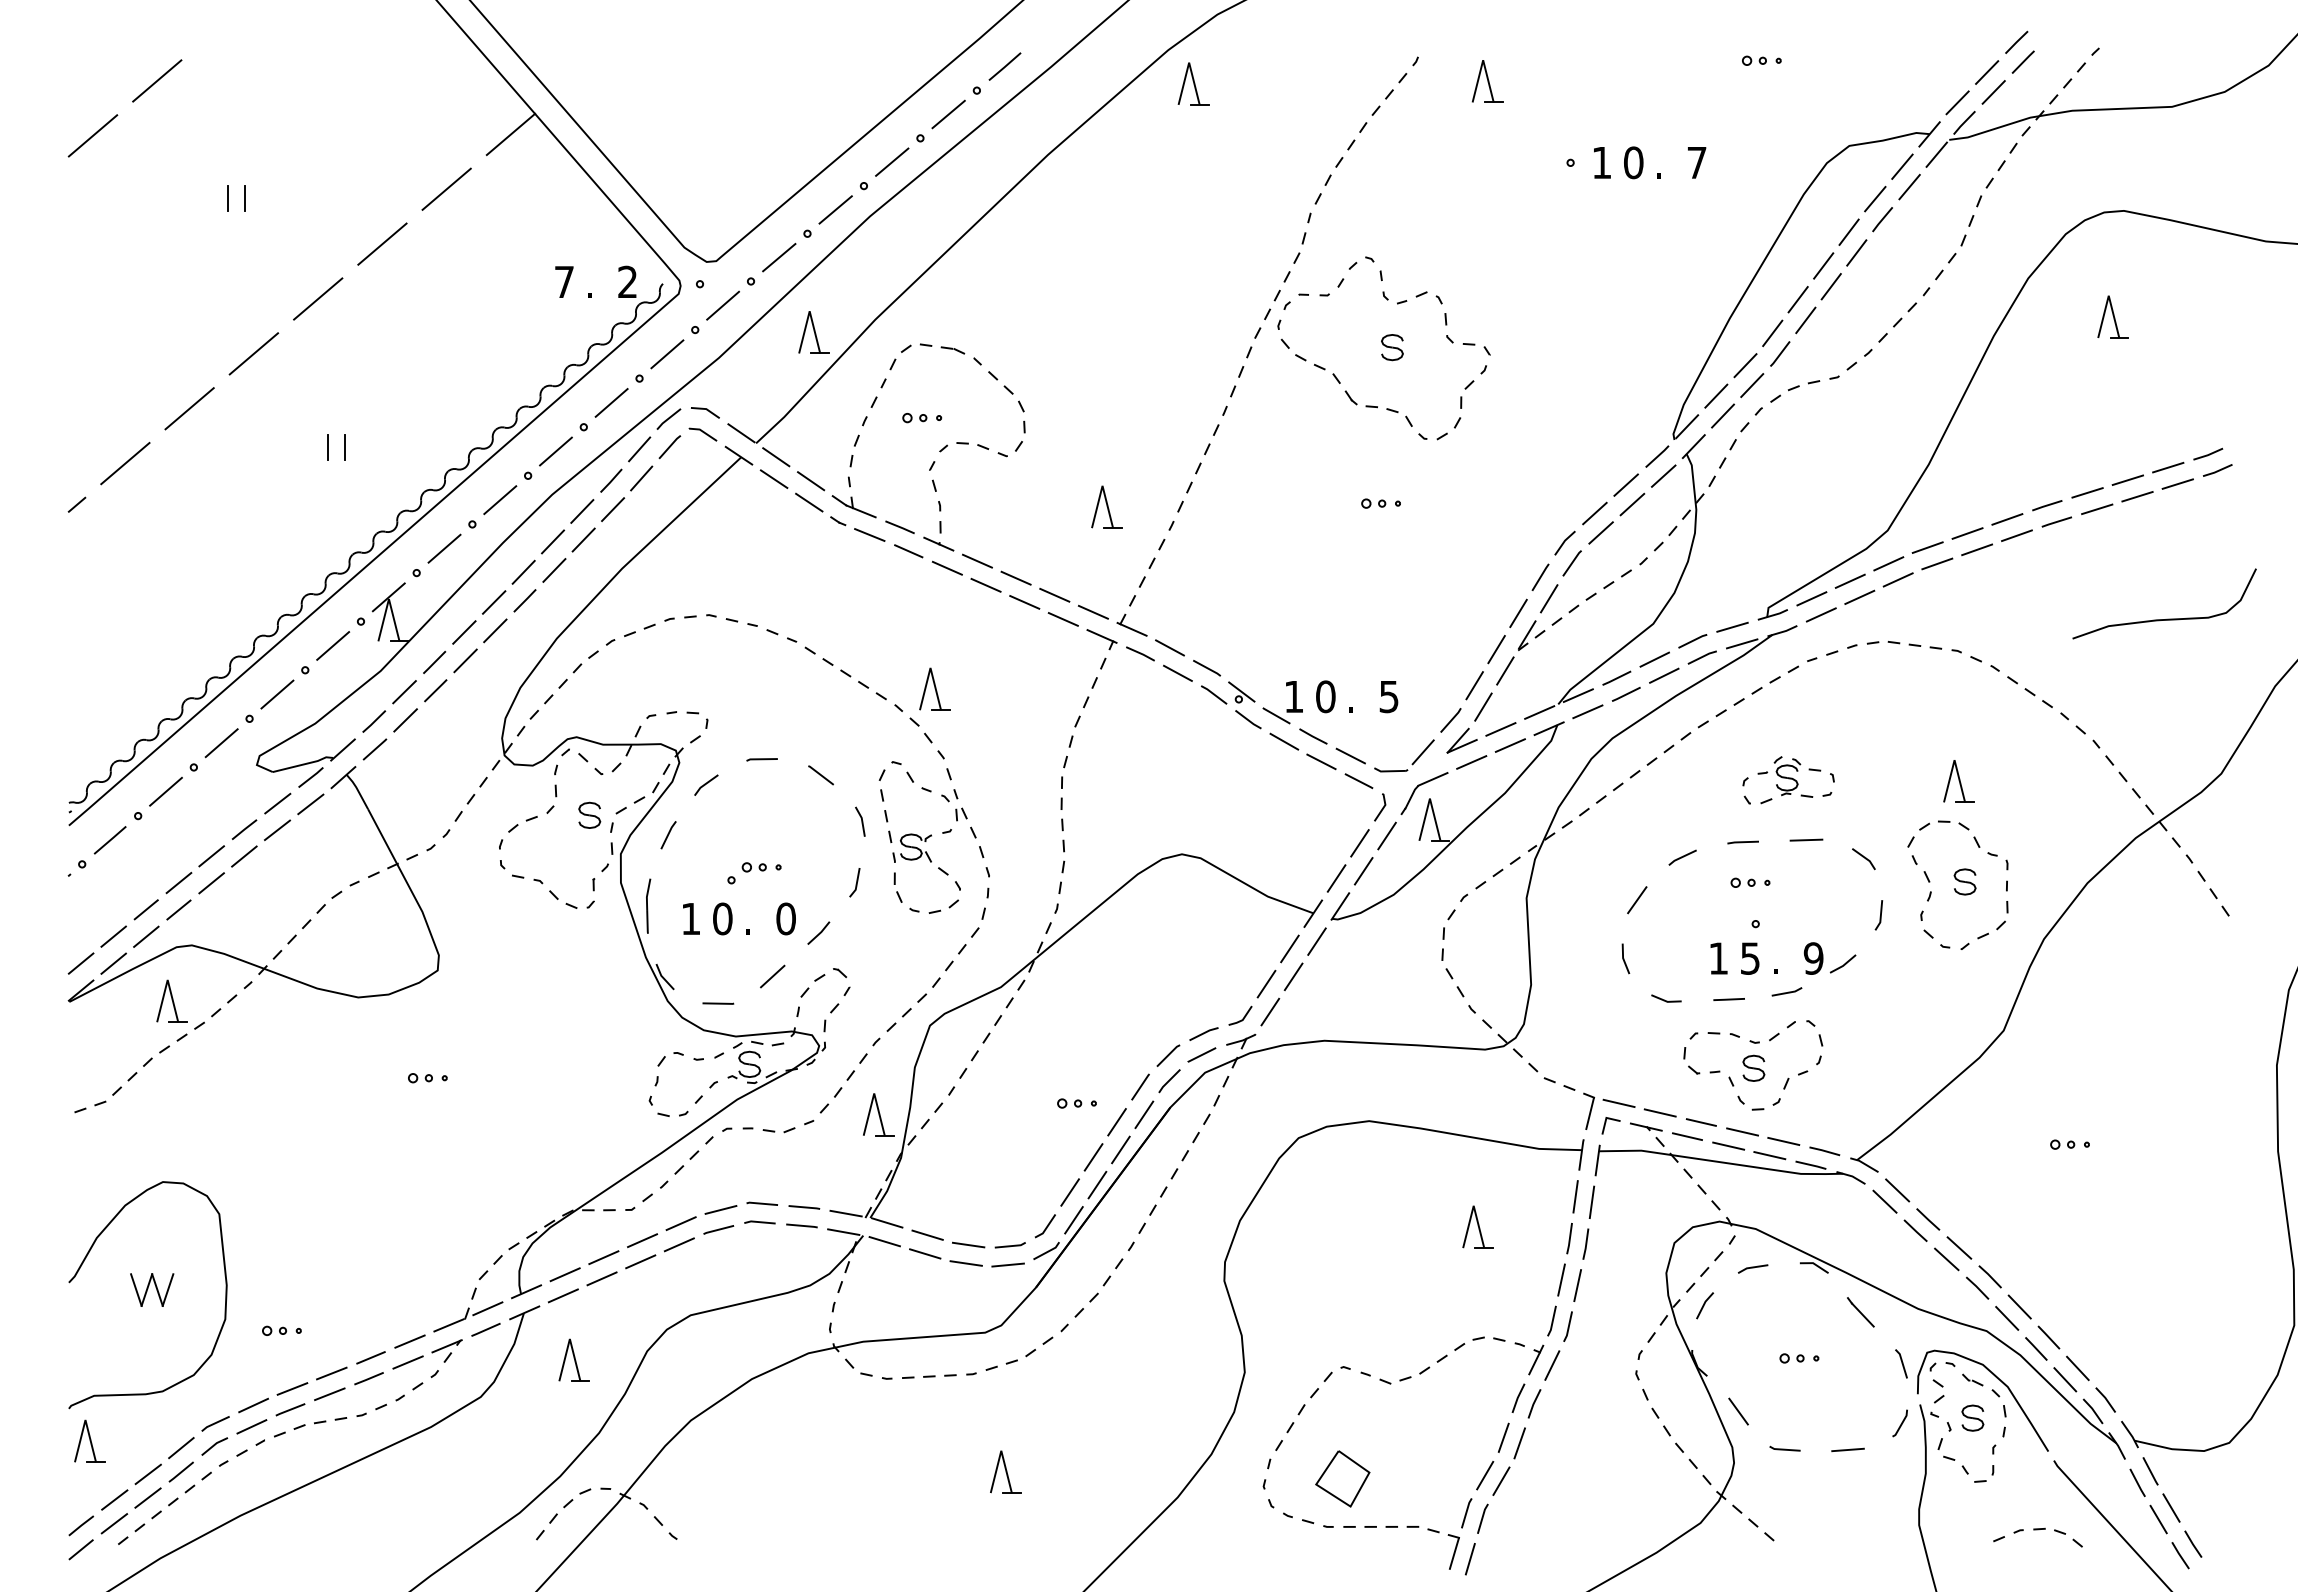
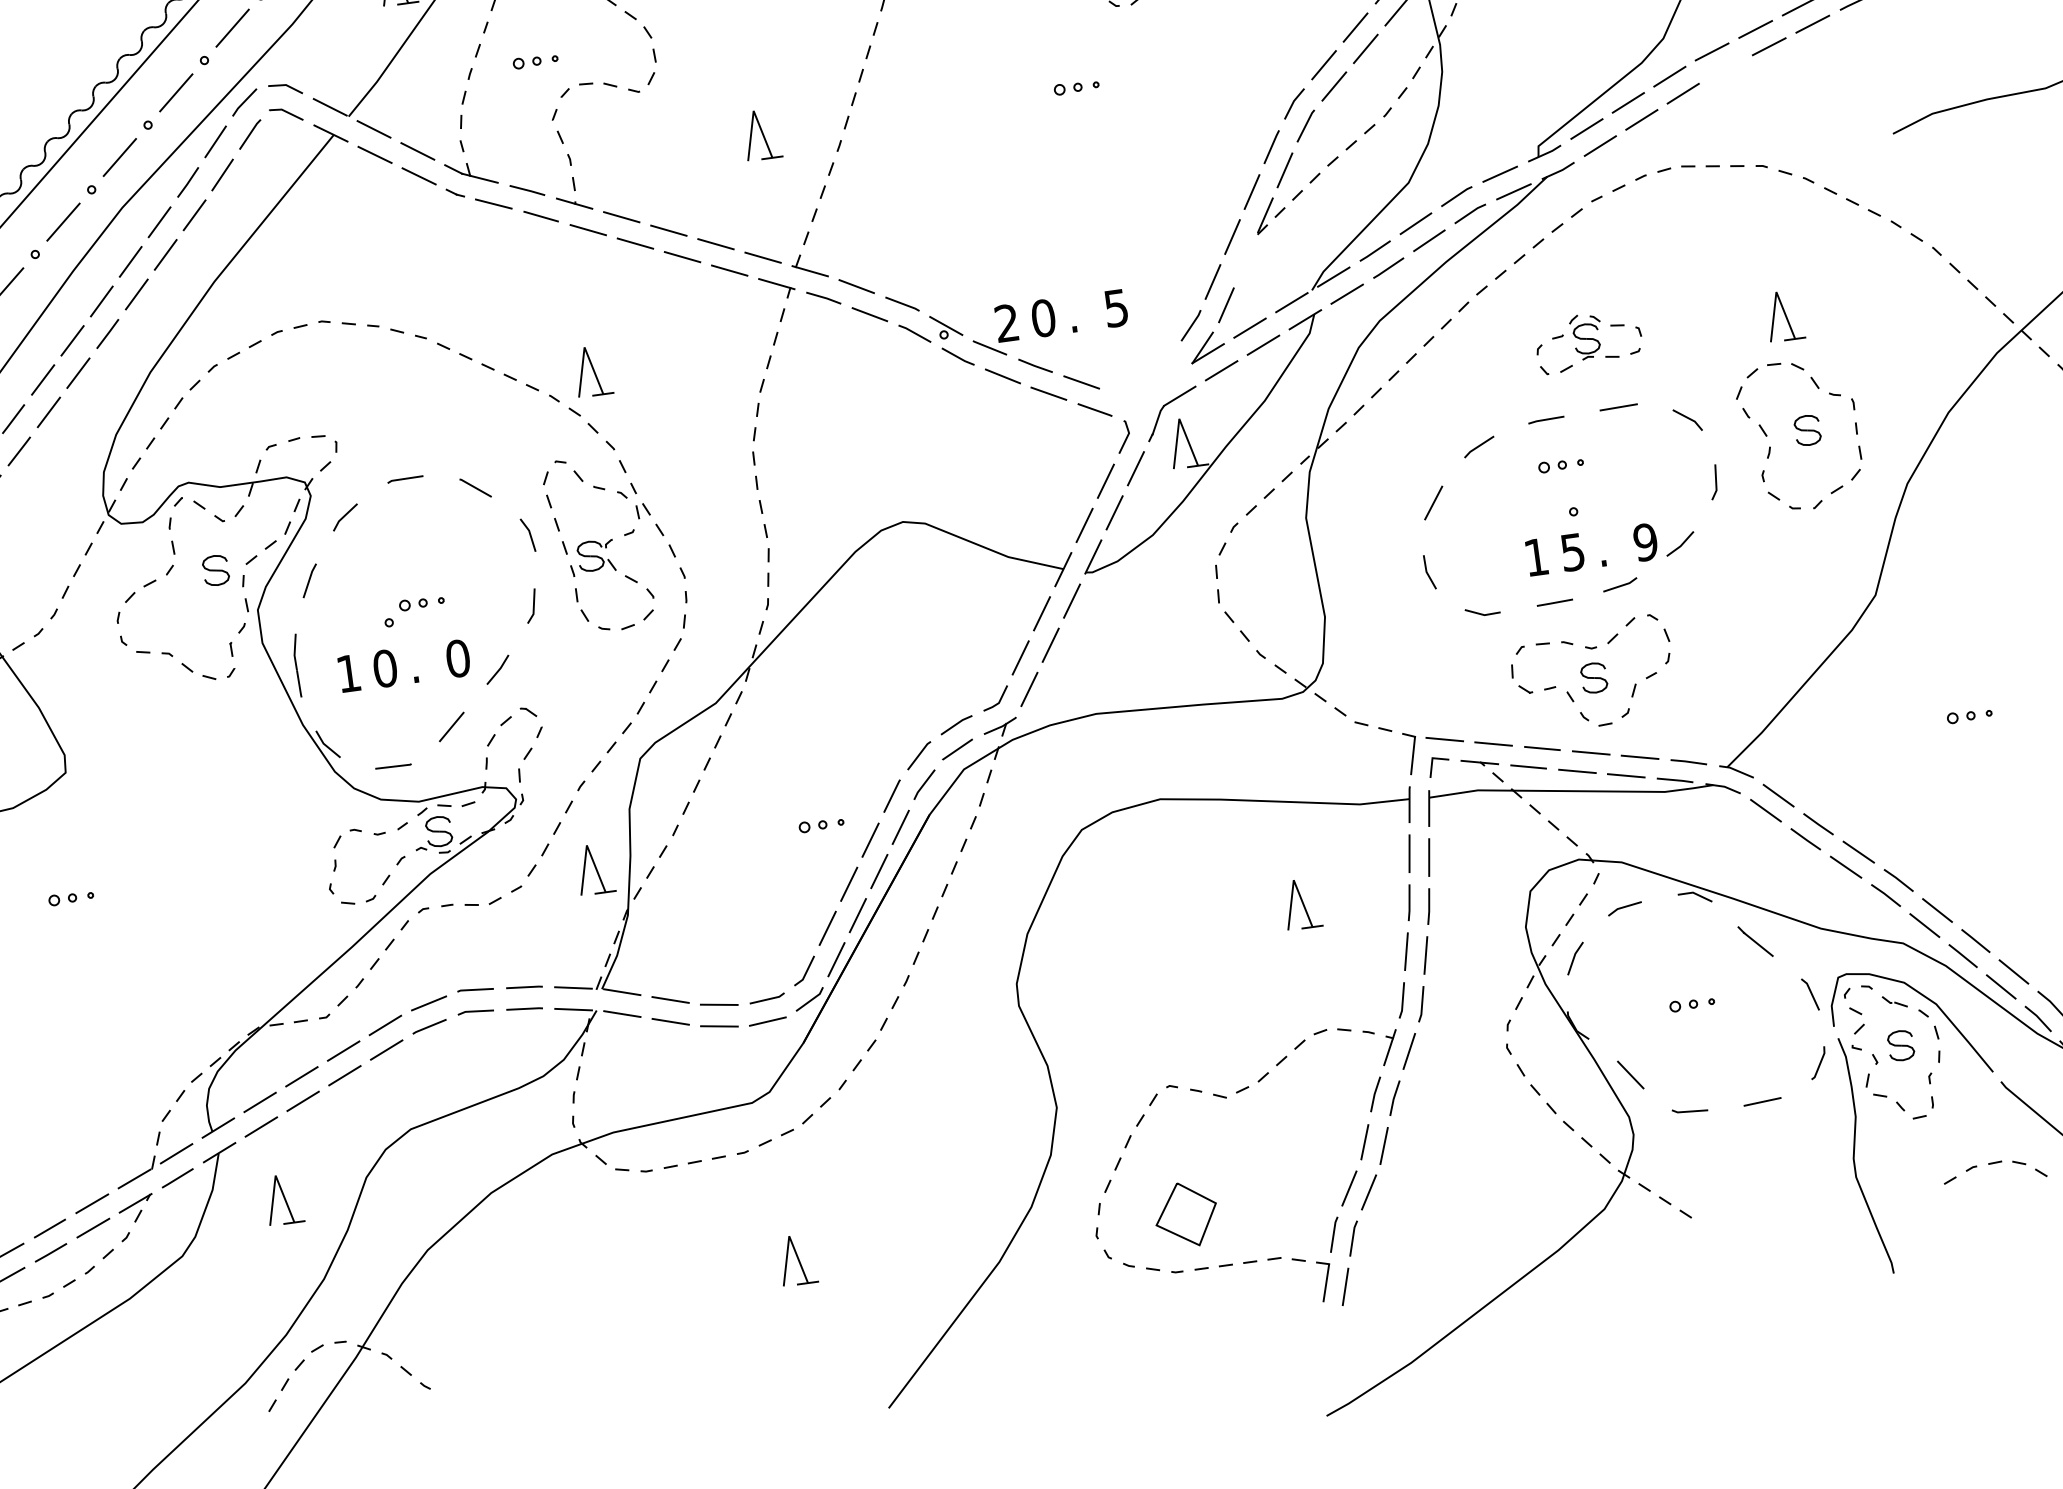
line: (1937, 563) -> (1725, 68), removed
line: (1505, 670) -> (1246, 259), removed
text: (1293, 696) -> (1006, 322), 1 -> 2
part: (1412, 762) -> (1153, 380), removed

